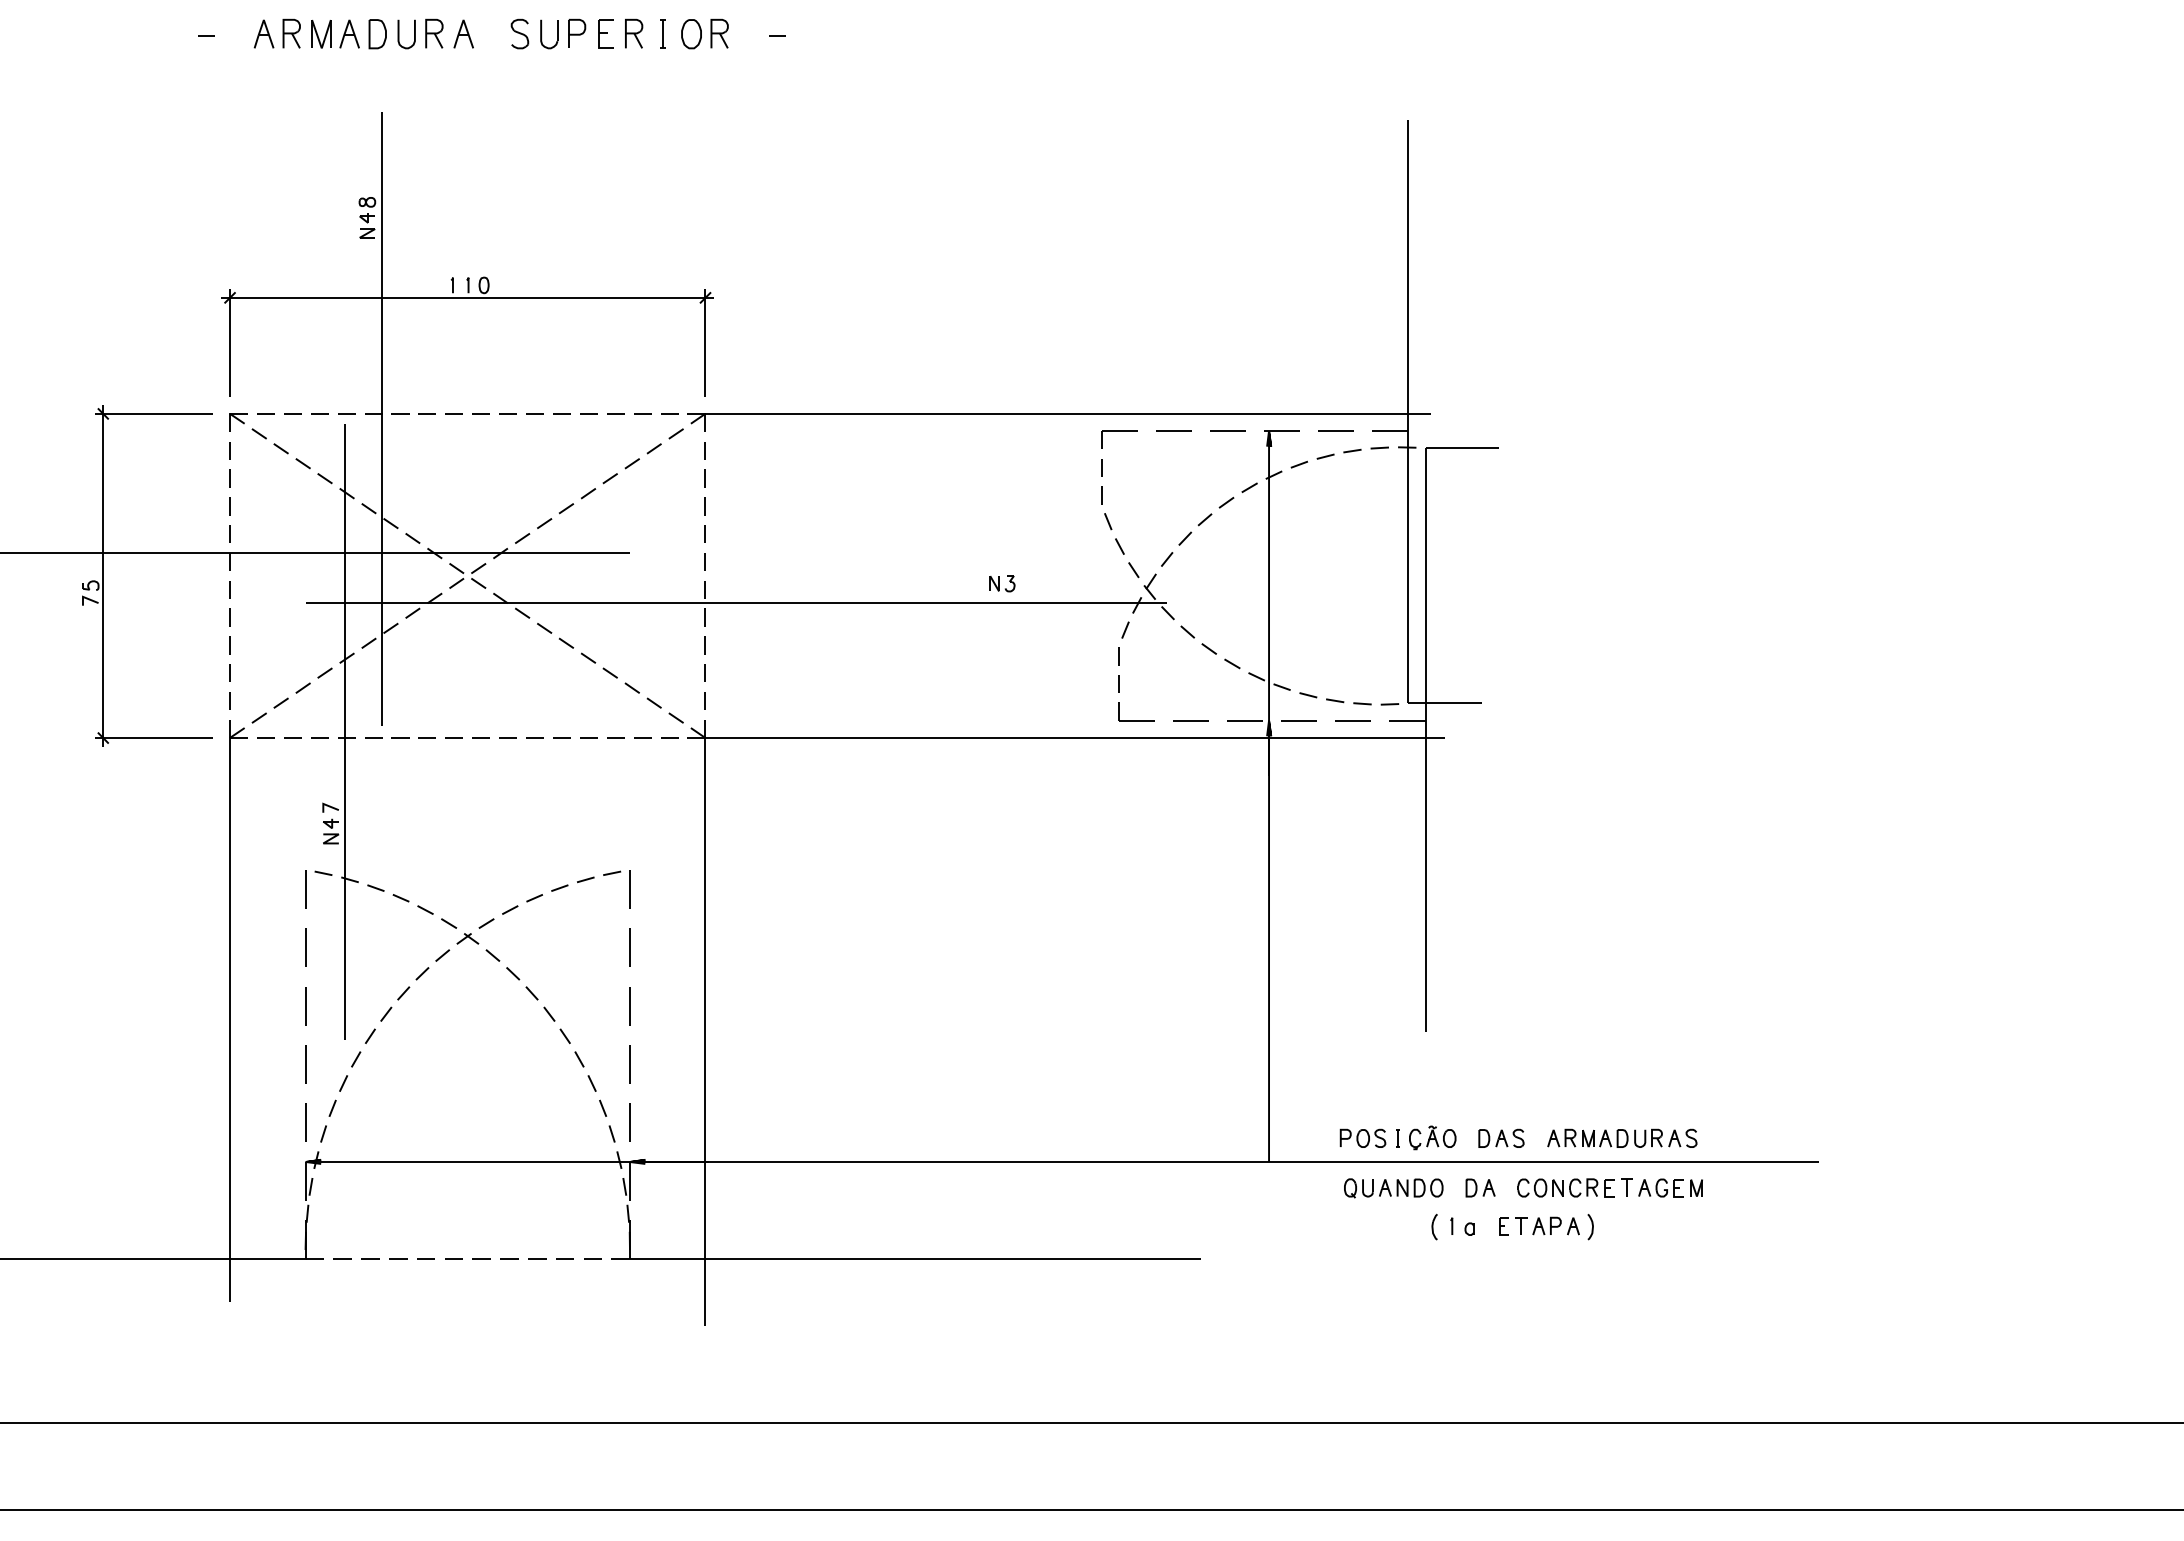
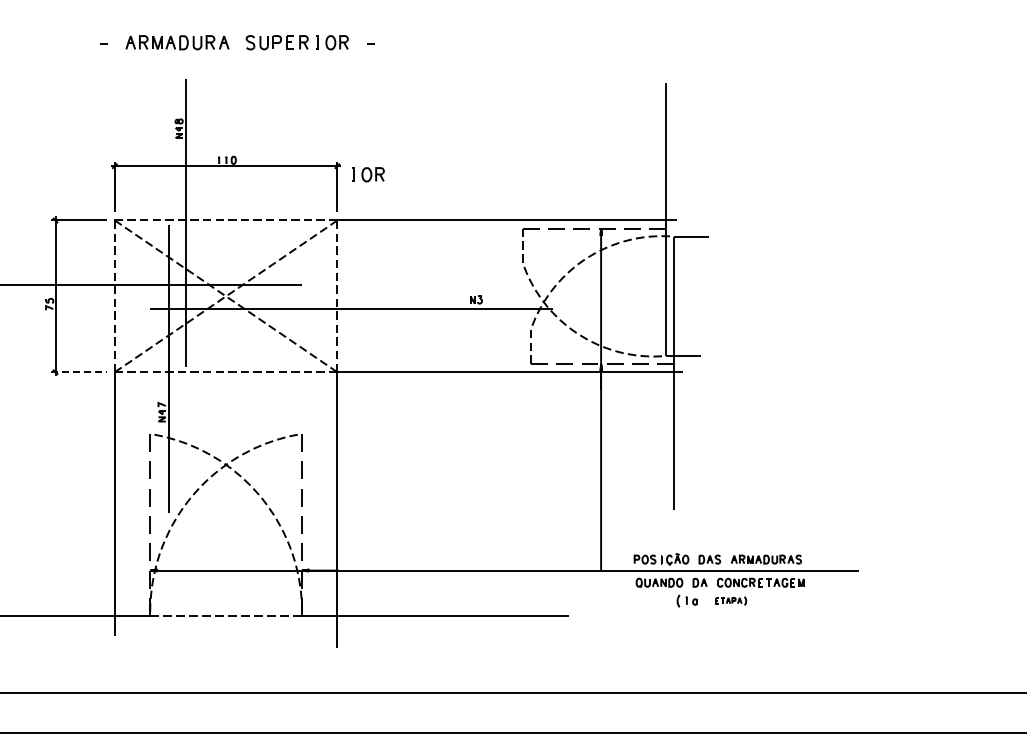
part: (772, 315) -> (368, 174), added
line: (154, 738) -> (79, 372), solid -> dashed
part: (1545, 1225) -> (730, 600), size x0.7

